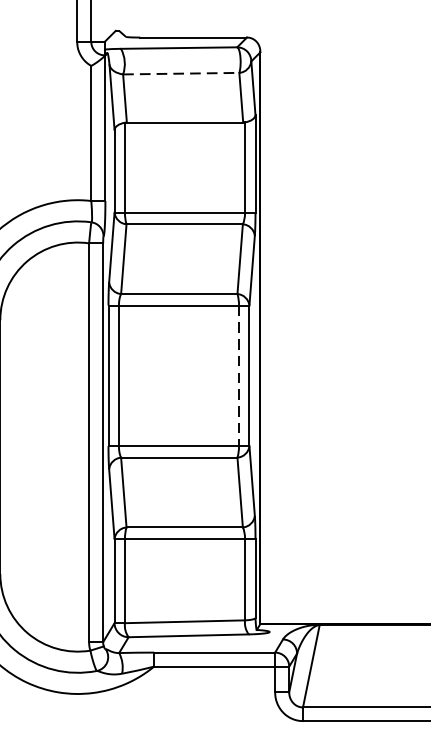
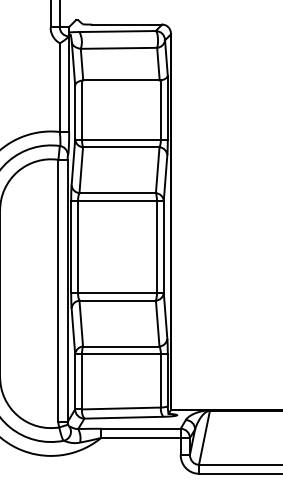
line: (182, 73) -> (119, 48), dashed -> solid
line: (238, 376) -> (156, 247), dashed -> solid

